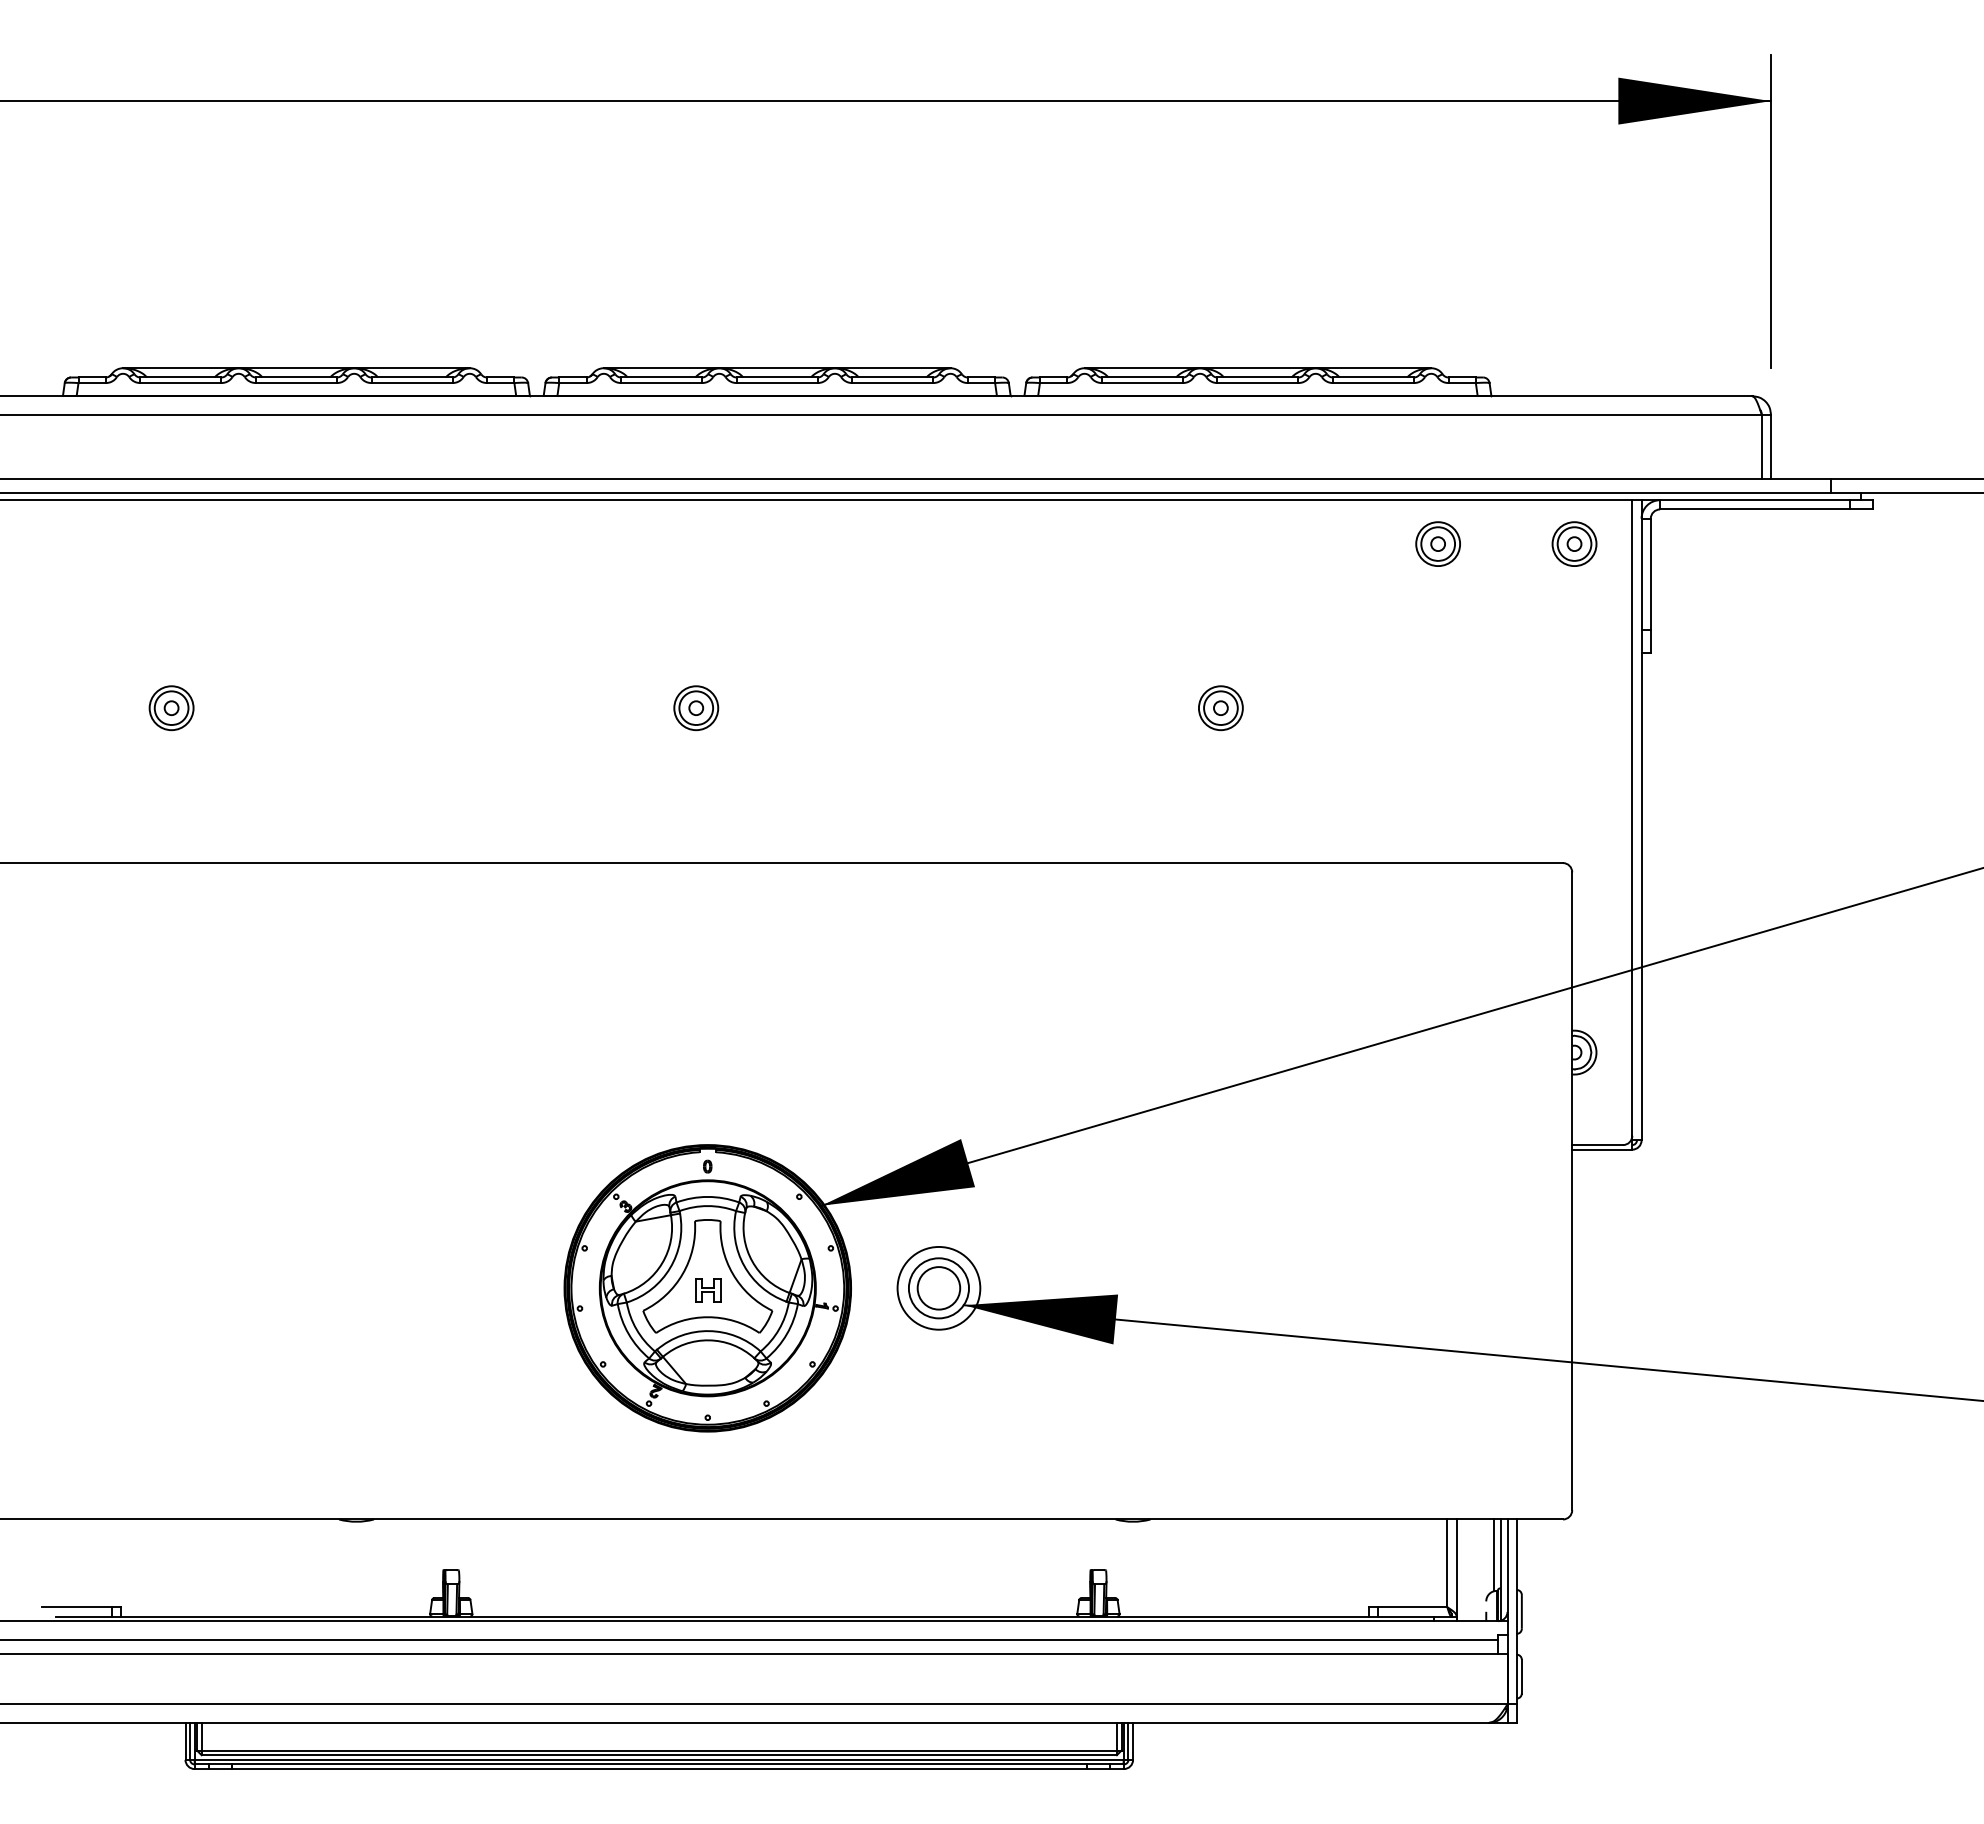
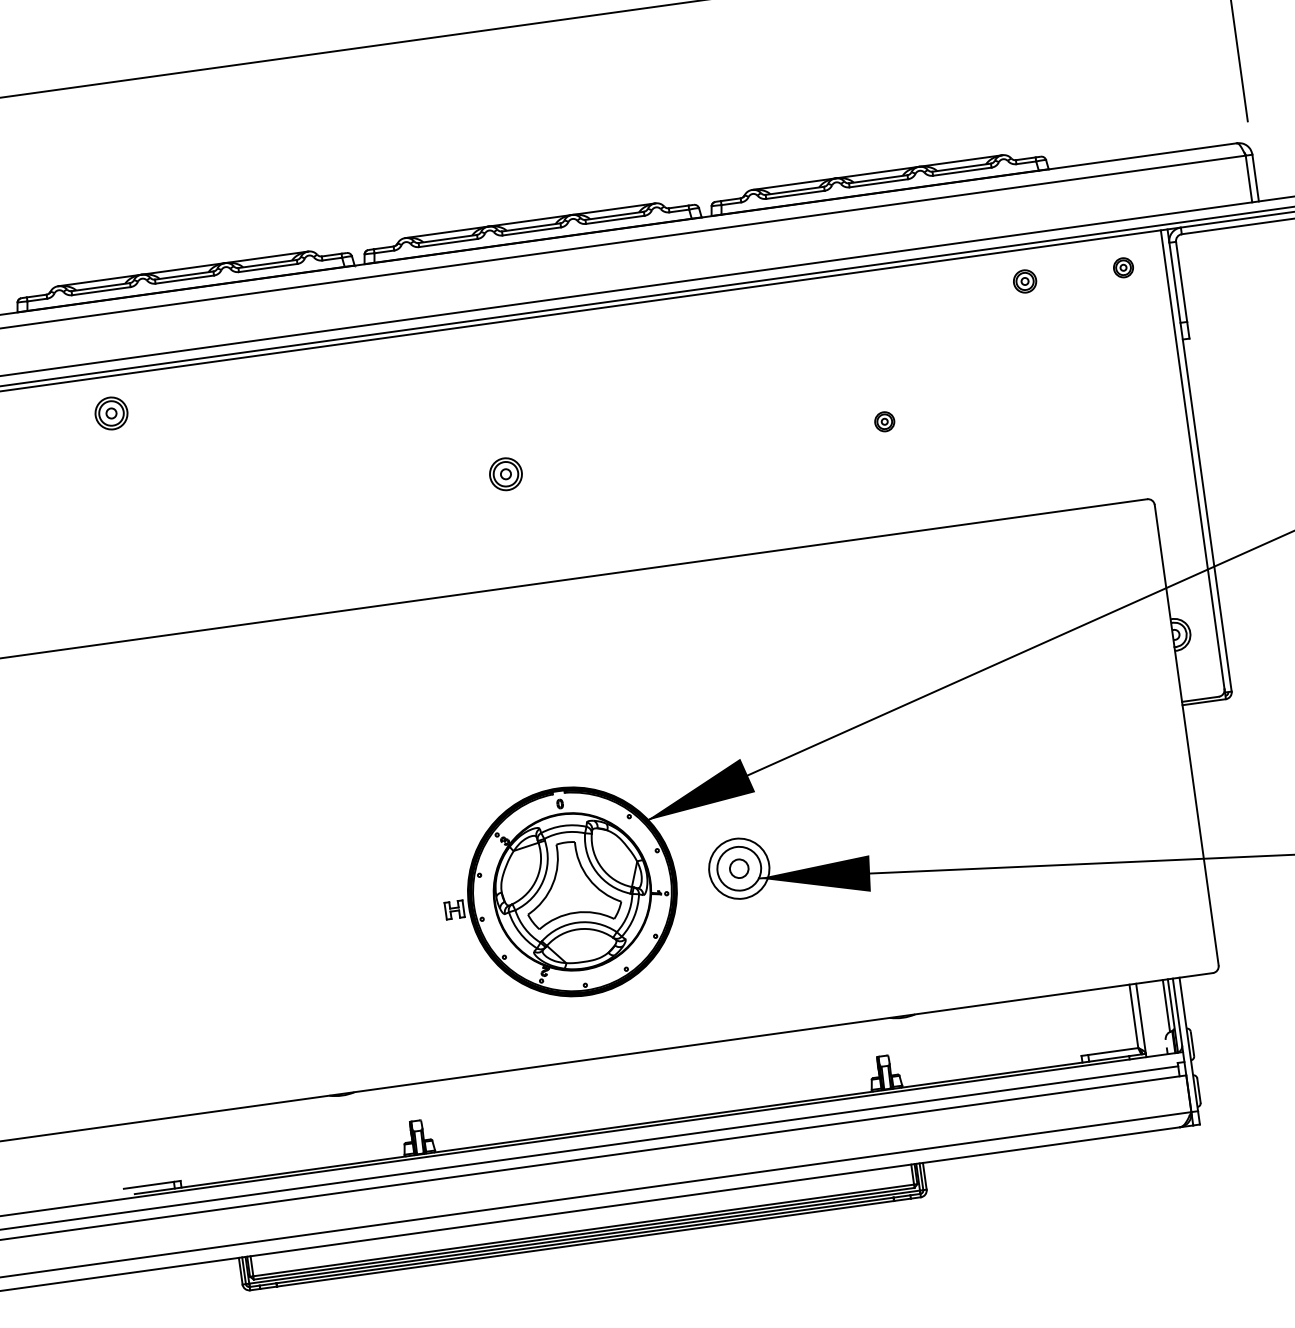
part: (1437, 543) -> (1024, 281), size x0.7
part: (1574, 543) -> (1123, 267), size x0.6
part: (171, 708) -> (111, 413), moved
part: (1220, 708) -> (884, 421), size x0.6
circle: (938, 1288) -> (738, 868), size x0.6
part: (708, 1290) -> (454, 909), moved

